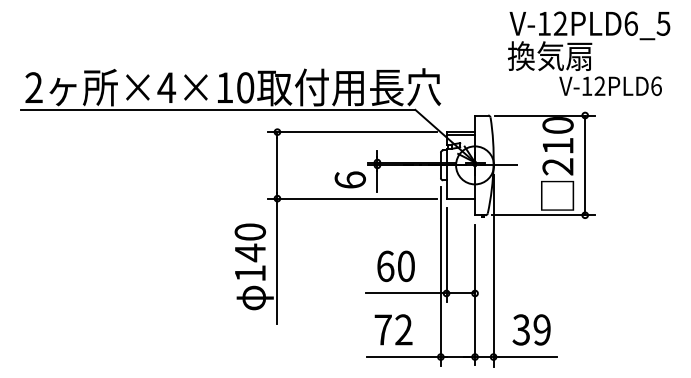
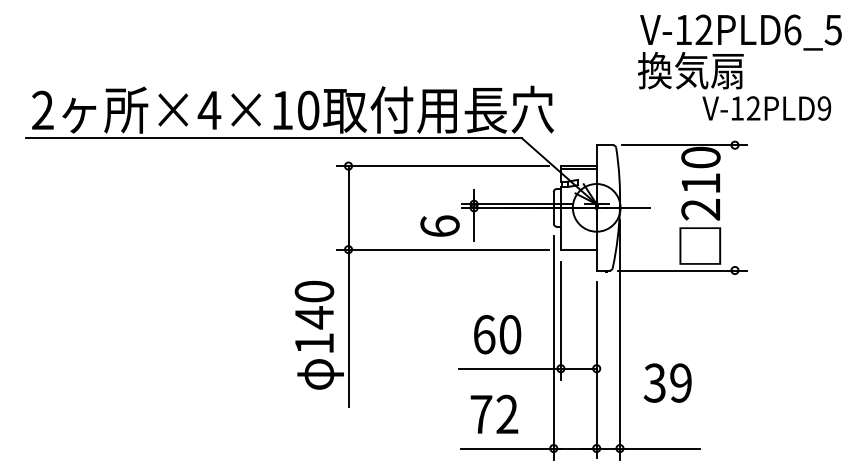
text: (656, 86) -> (824, 108), V-12PLD6 -> V-12PLD9
line: (585, 165) -> (735, 207), removed
text: (531, 329) -> (667, 382), moved

